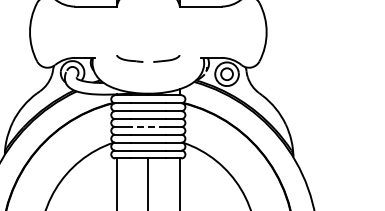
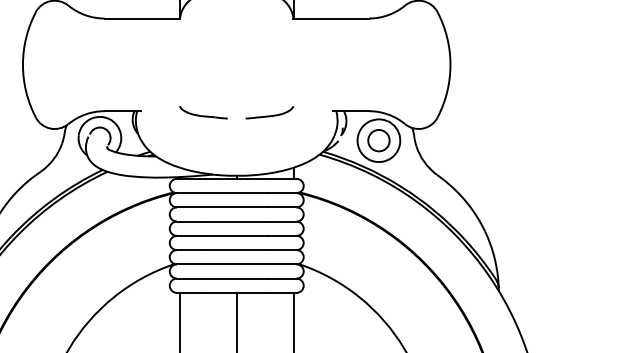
line: (147, 126) -> (235, 235), dashed -> solid

